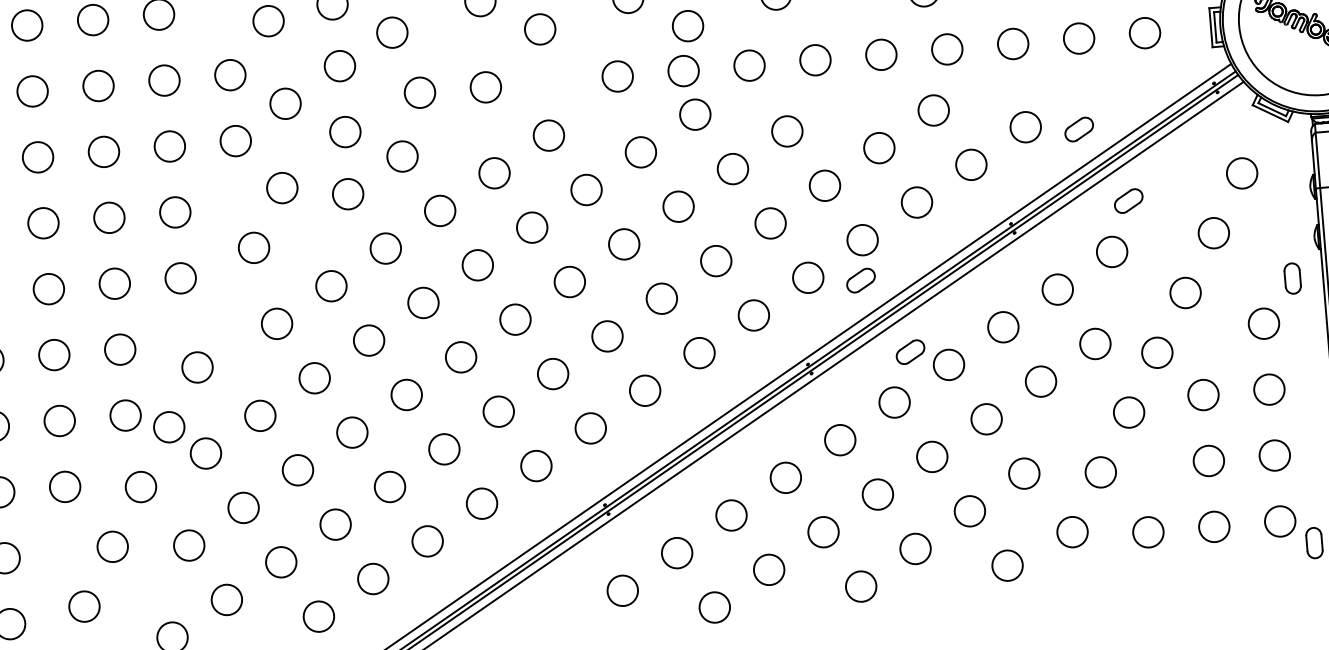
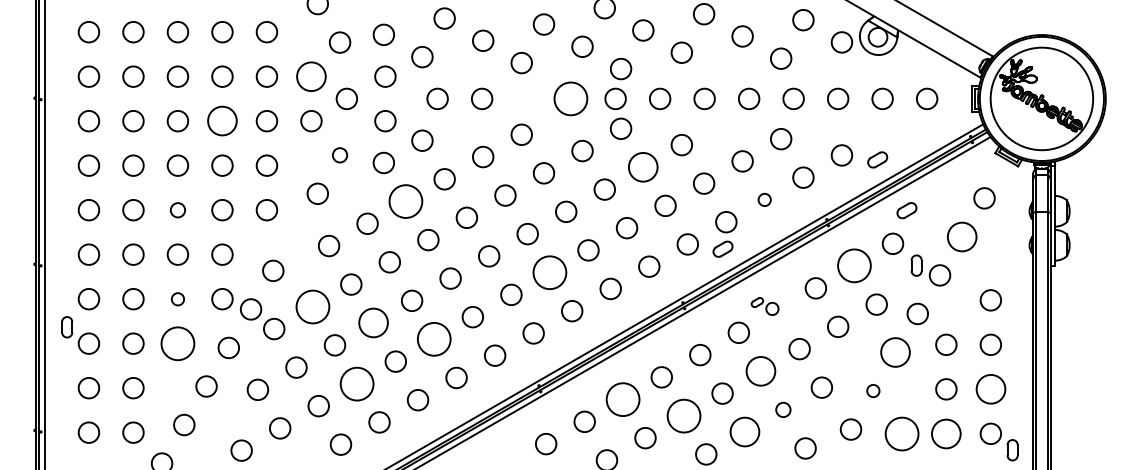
circle: (230, 74) -> (311, 76), size x1.4
circle: (618, 75) -> (571, 98), size x1.6
circle: (104, 152) -> (222, 121), size x1.4
circle: (733, 169) -> (643, 167), size x1.4
circle: (281, 188) -> (339, 155), size x0.7
circle: (916, 201) -> (764, 199), size x0.6
circle: (1214, 232) -> (962, 236), size x1.4
circle: (386, 248) -> (406, 201), size x1.6
part: (1292, 278) -> (916, 265), moved
circle: (48, 289) -> (177, 210), size x0.7
circle: (1057, 290) -> (854, 266), size x1.6
circle: (606, 336) -> (549, 272), size x1.6
part: (929, 360) -> (764, 306), size x0.6
circle: (1129, 412) -> (895, 352), size x1.4
circle: (259, 415) -> (312, 306), size x1.6
circle: (59, 421) -> (177, 299), size x0.6
circle: (352, 433) -> (373, 323), size x1.4
circle: (444, 449) -> (434, 339), size x1.6
circle: (1274, 455) -> (990, 389), size x1.4
circle: (932, 457) -> (761, 371), size x1.4
circle: (1101, 471) -> (873, 390), size x0.6
circle: (64, 486) -> (177, 343), size x1.6
circle: (970, 510) -> (783, 409), size x0.7
circle: (731, 515) -> (623, 399), size x1.6
circle: (335, 524) -> (357, 383), size x1.6
circle: (1214, 526) -> (946, 433), size x1.4
circle: (822, 531) -> (683, 415), size x1.6
circle: (1147, 531) -> (901, 433), size x1.6
circle: (915, 549) -> (744, 432), size x1.4

